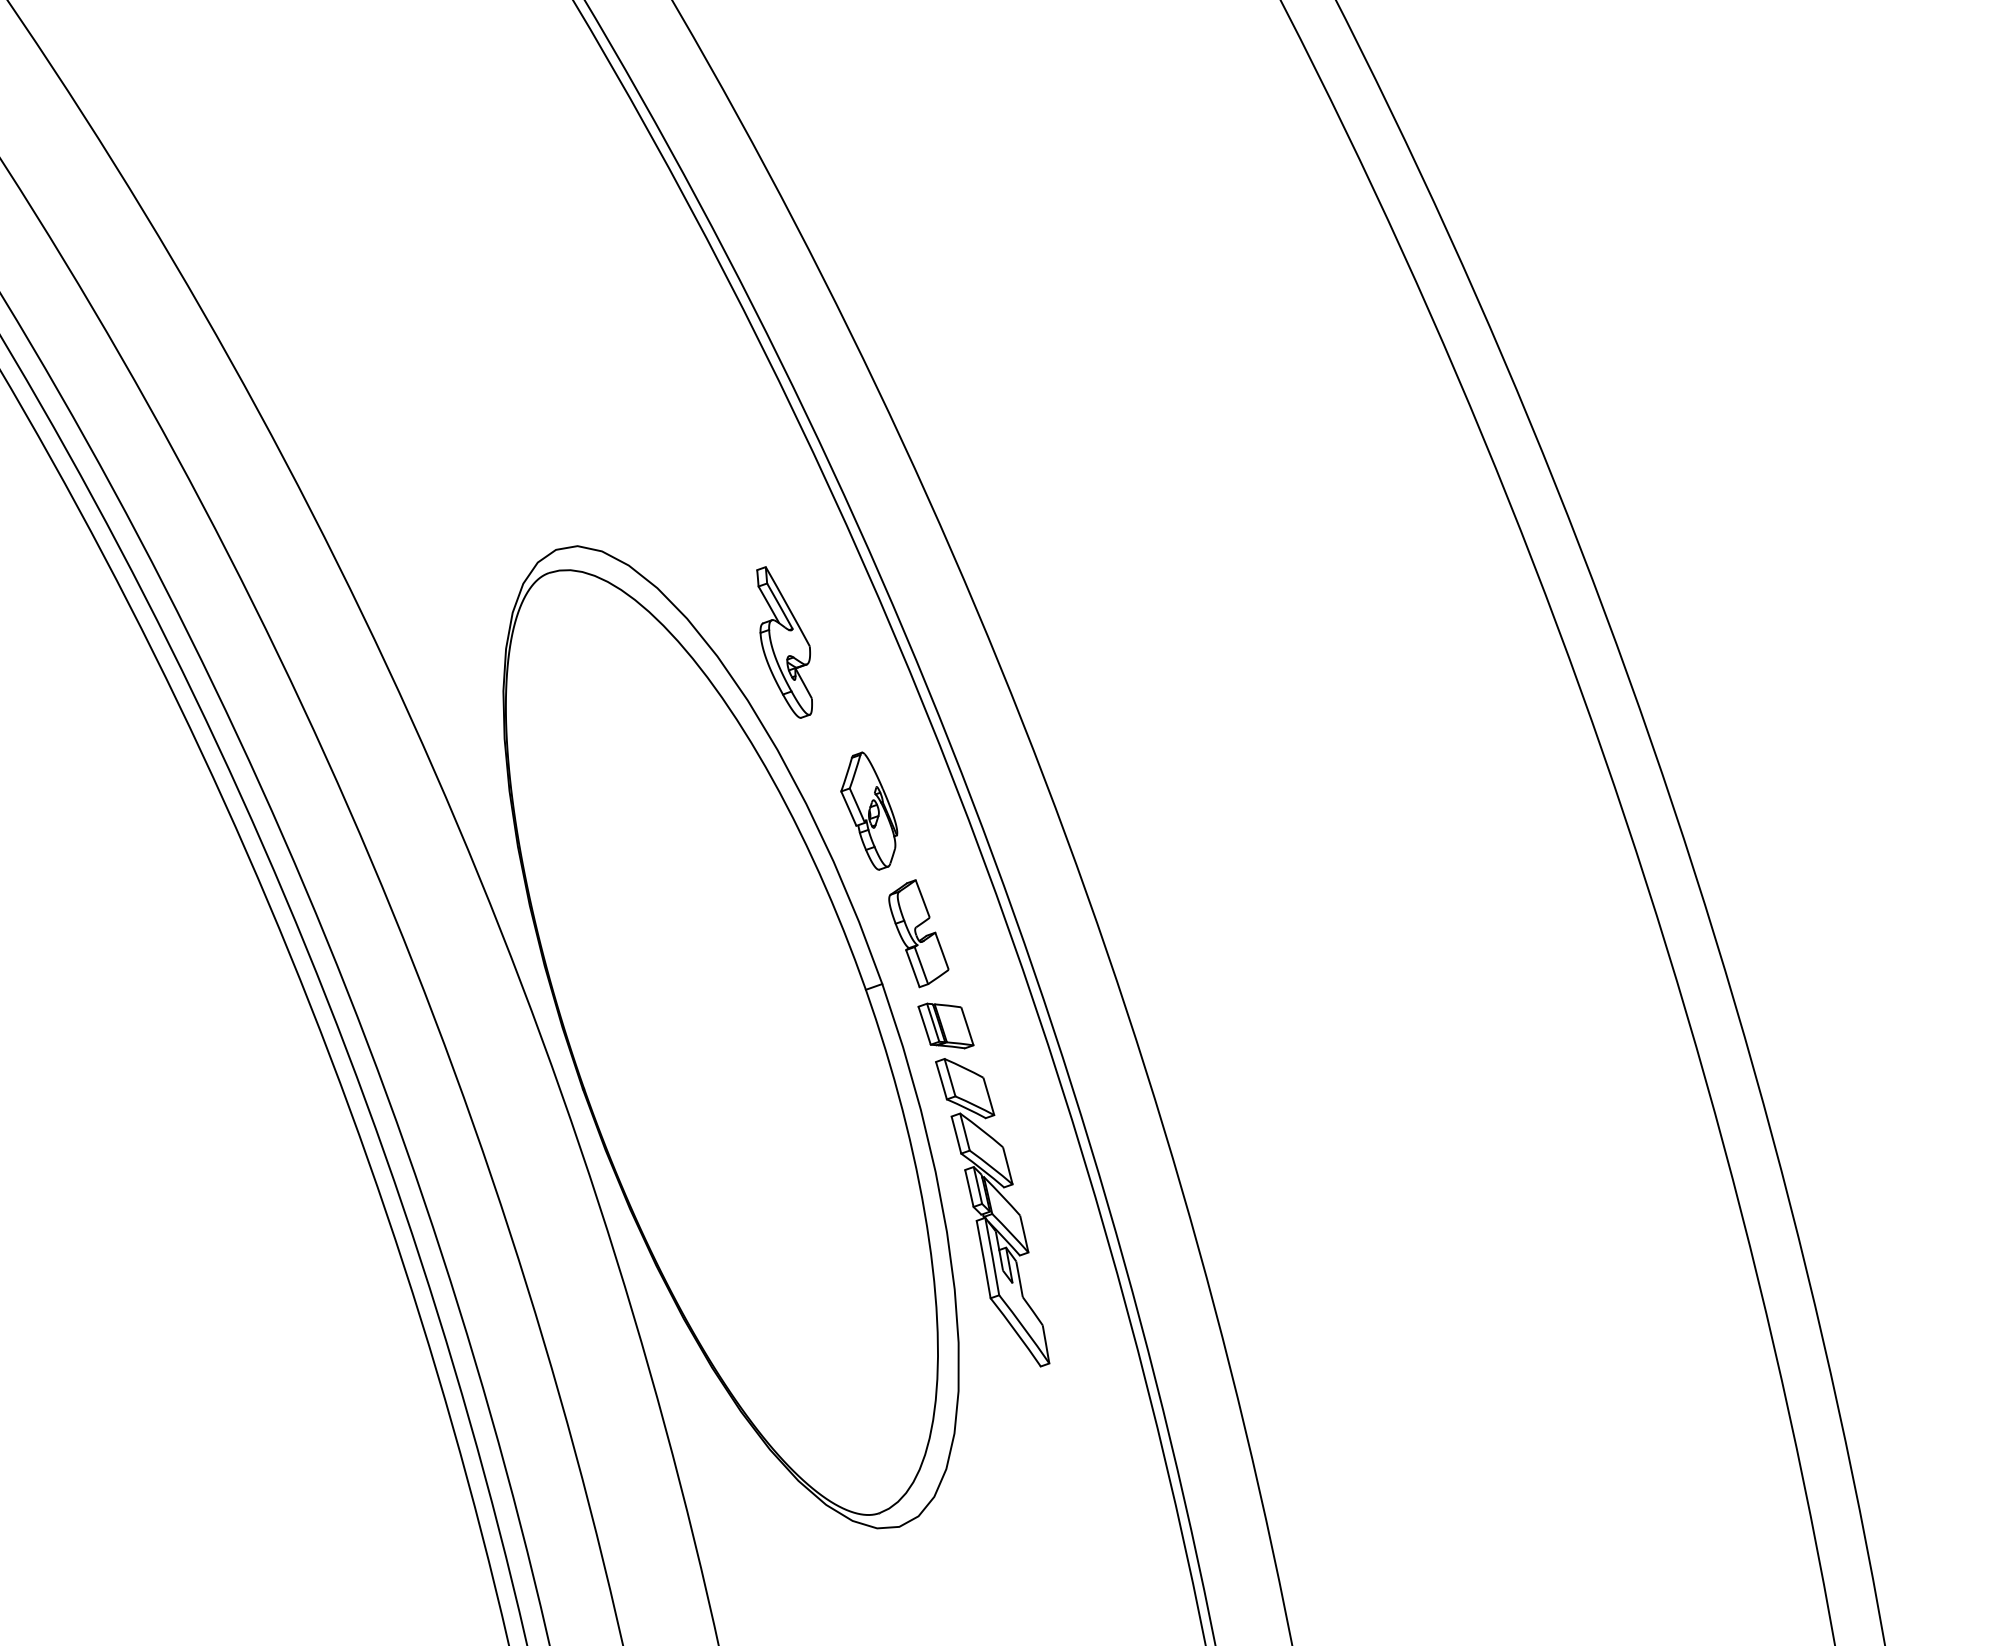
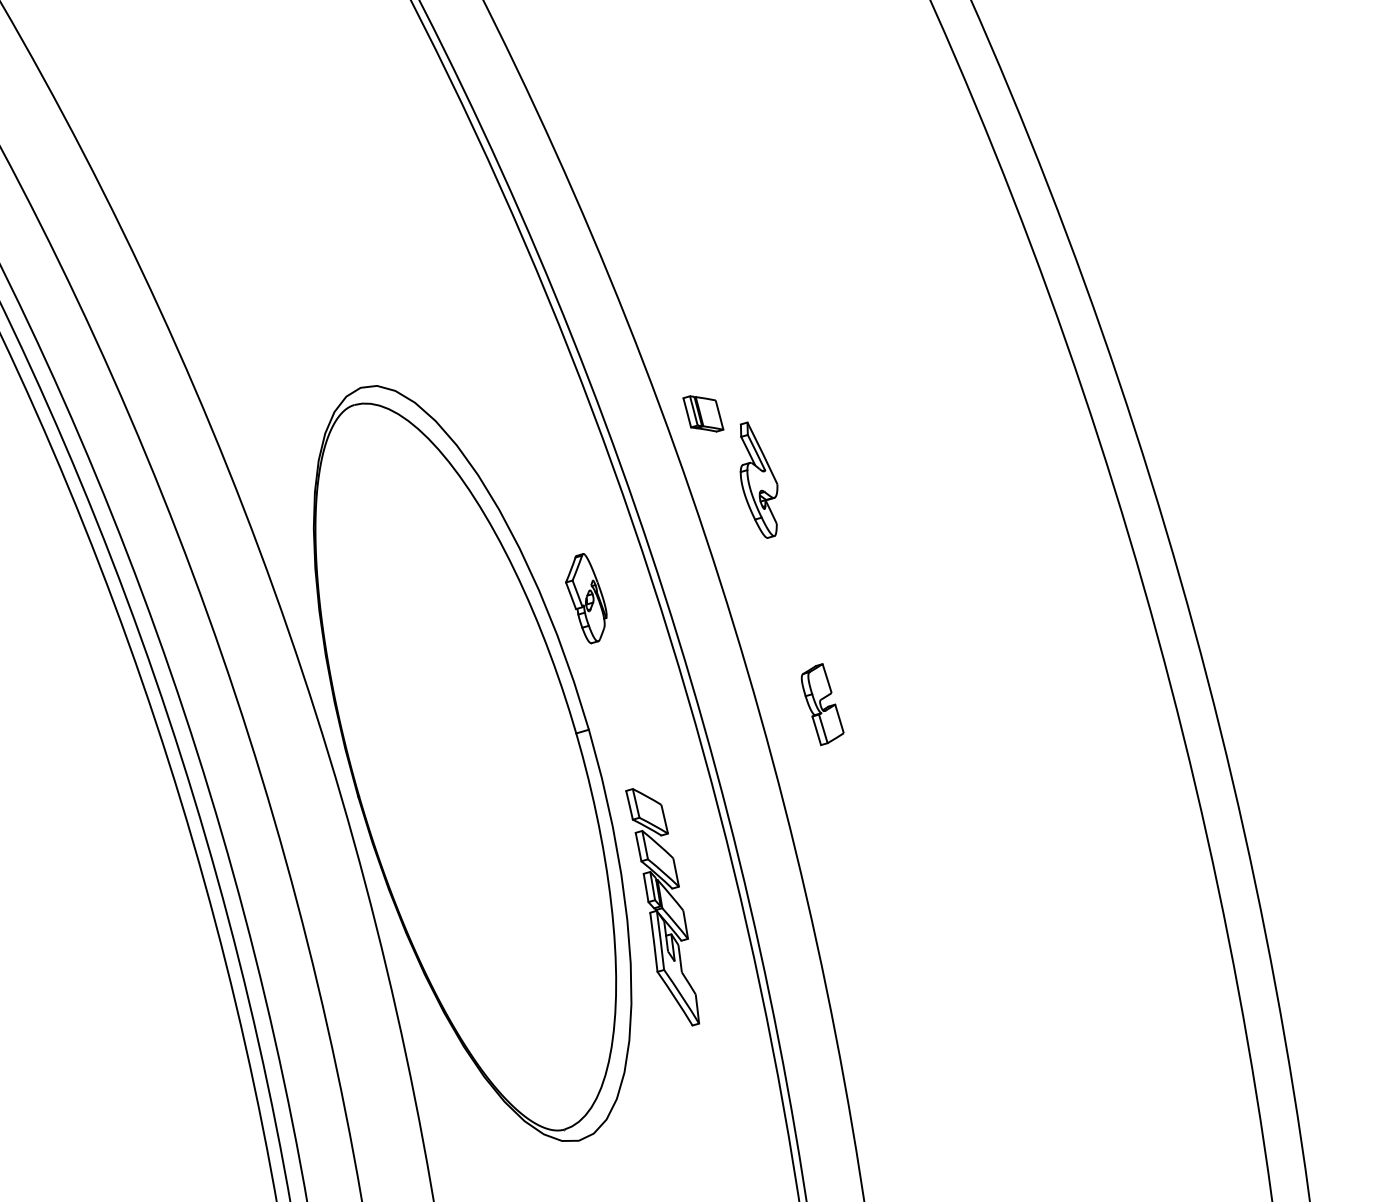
part: (784, 642) -> (758, 480), moved
part: (918, 933) -> (822, 704), moved
part: (945, 1025) -> (703, 413), moved

